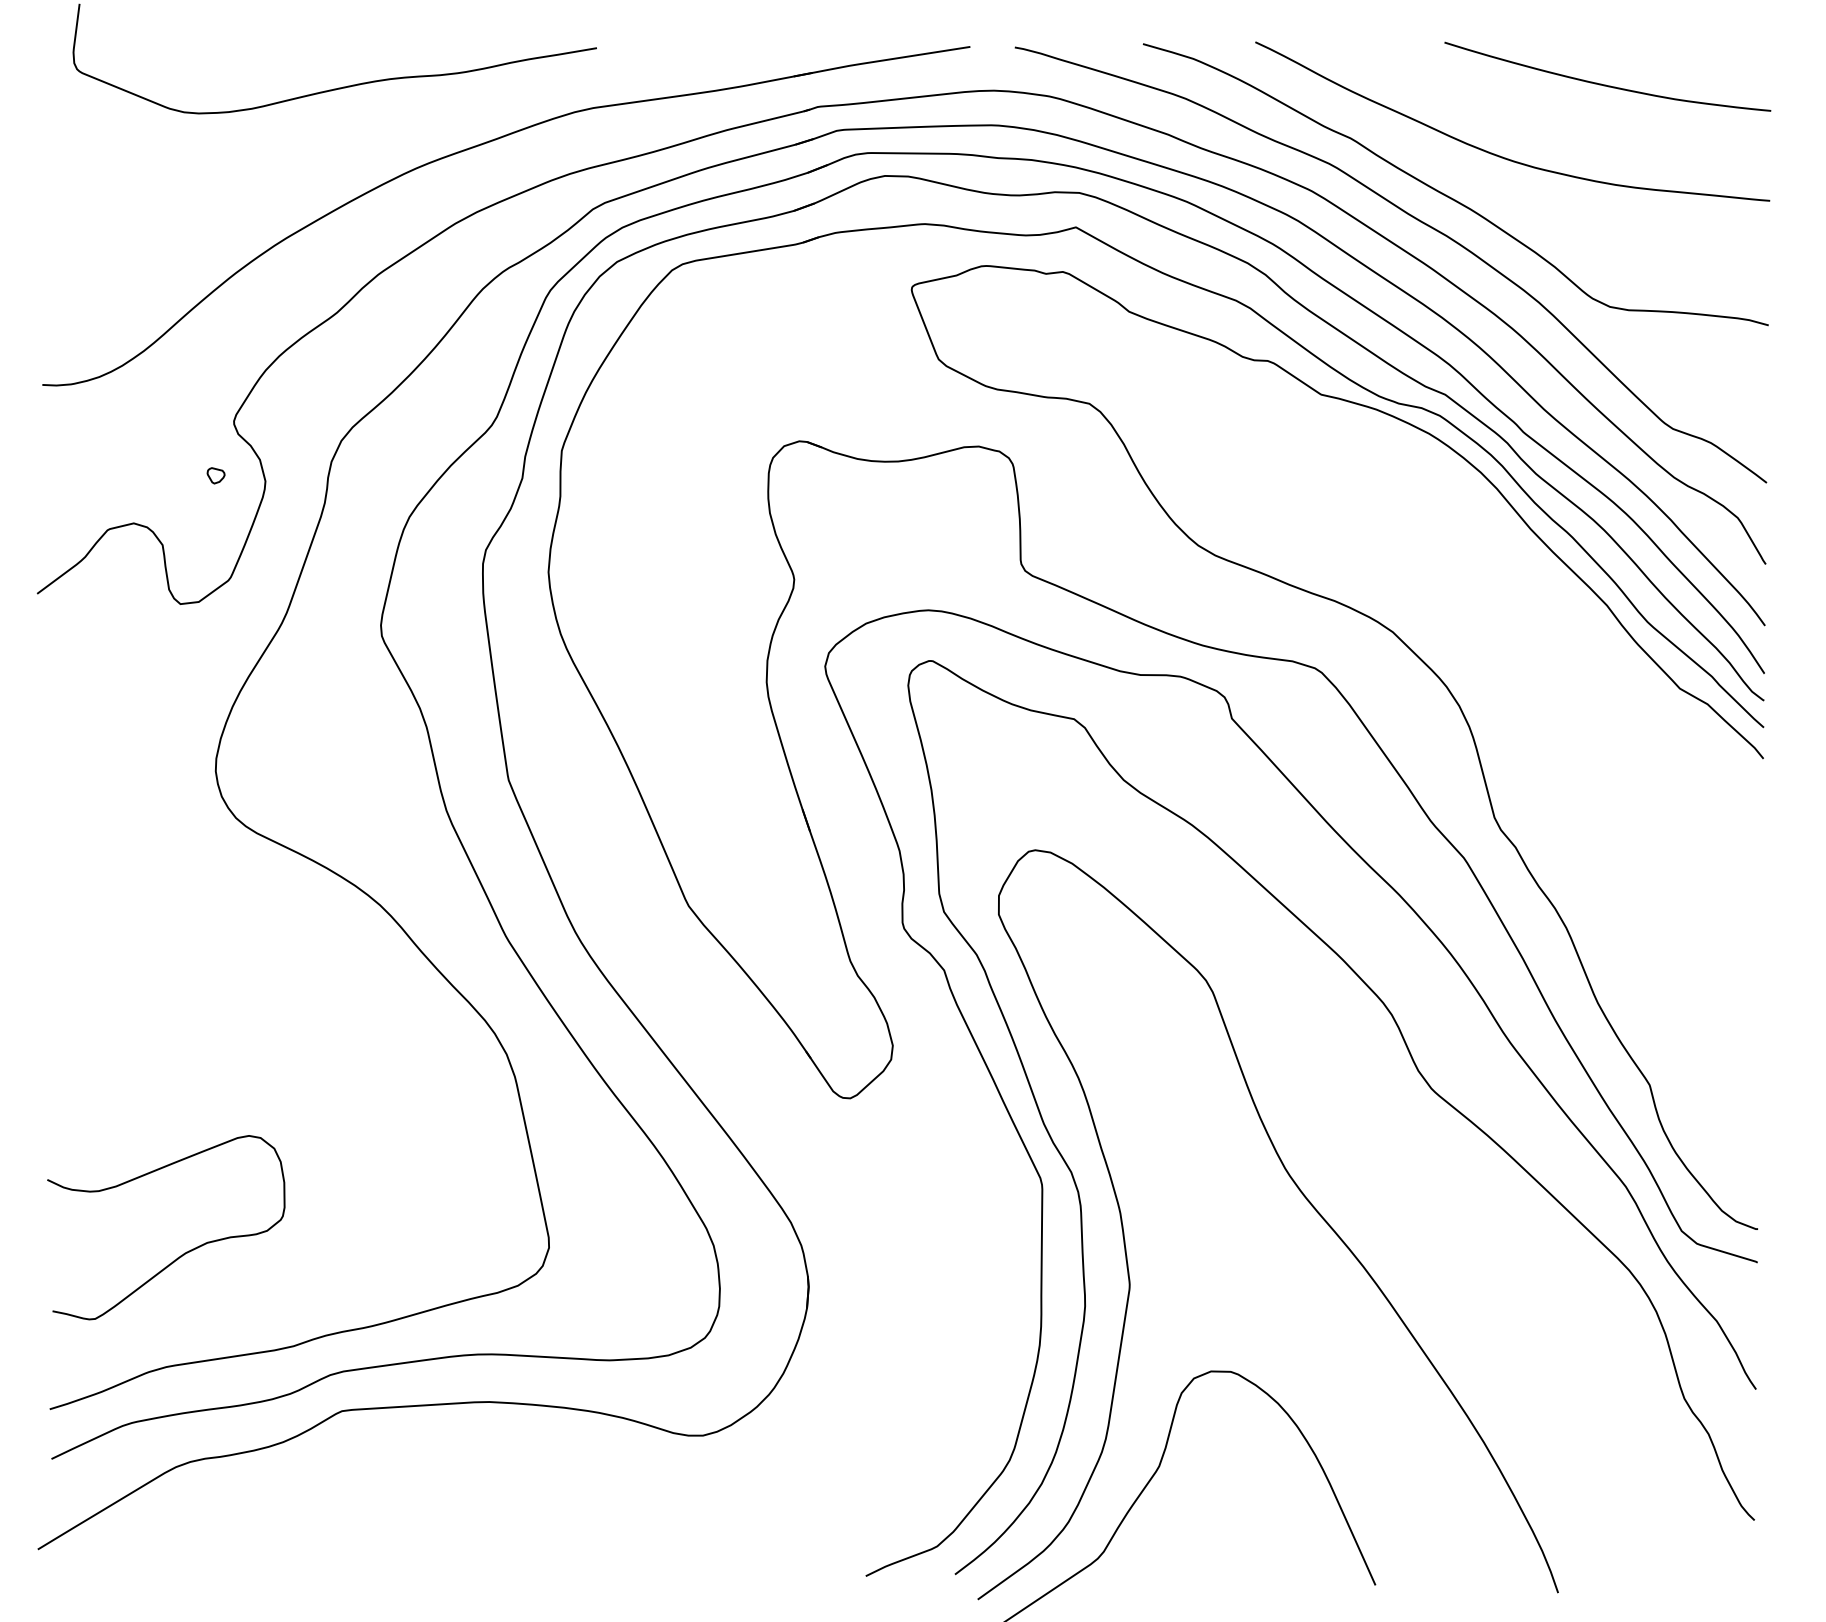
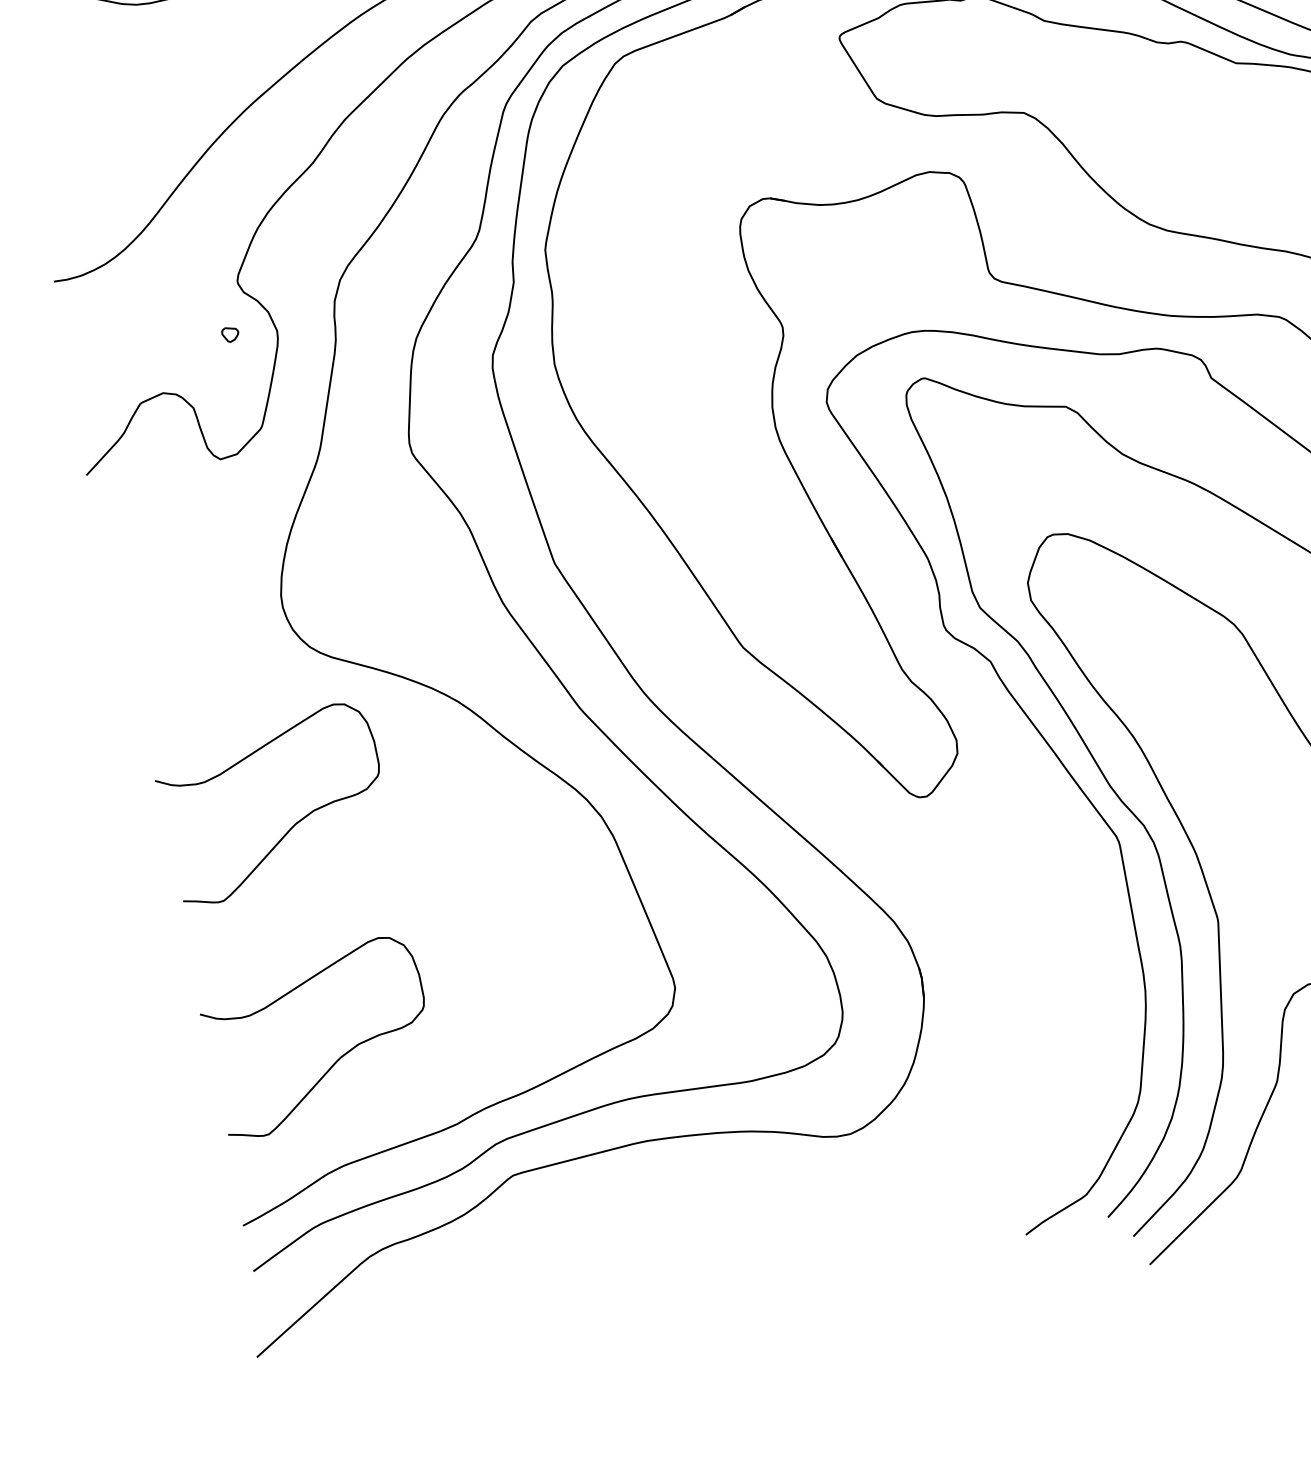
curve: (184, 999) -> (294, 823), added

